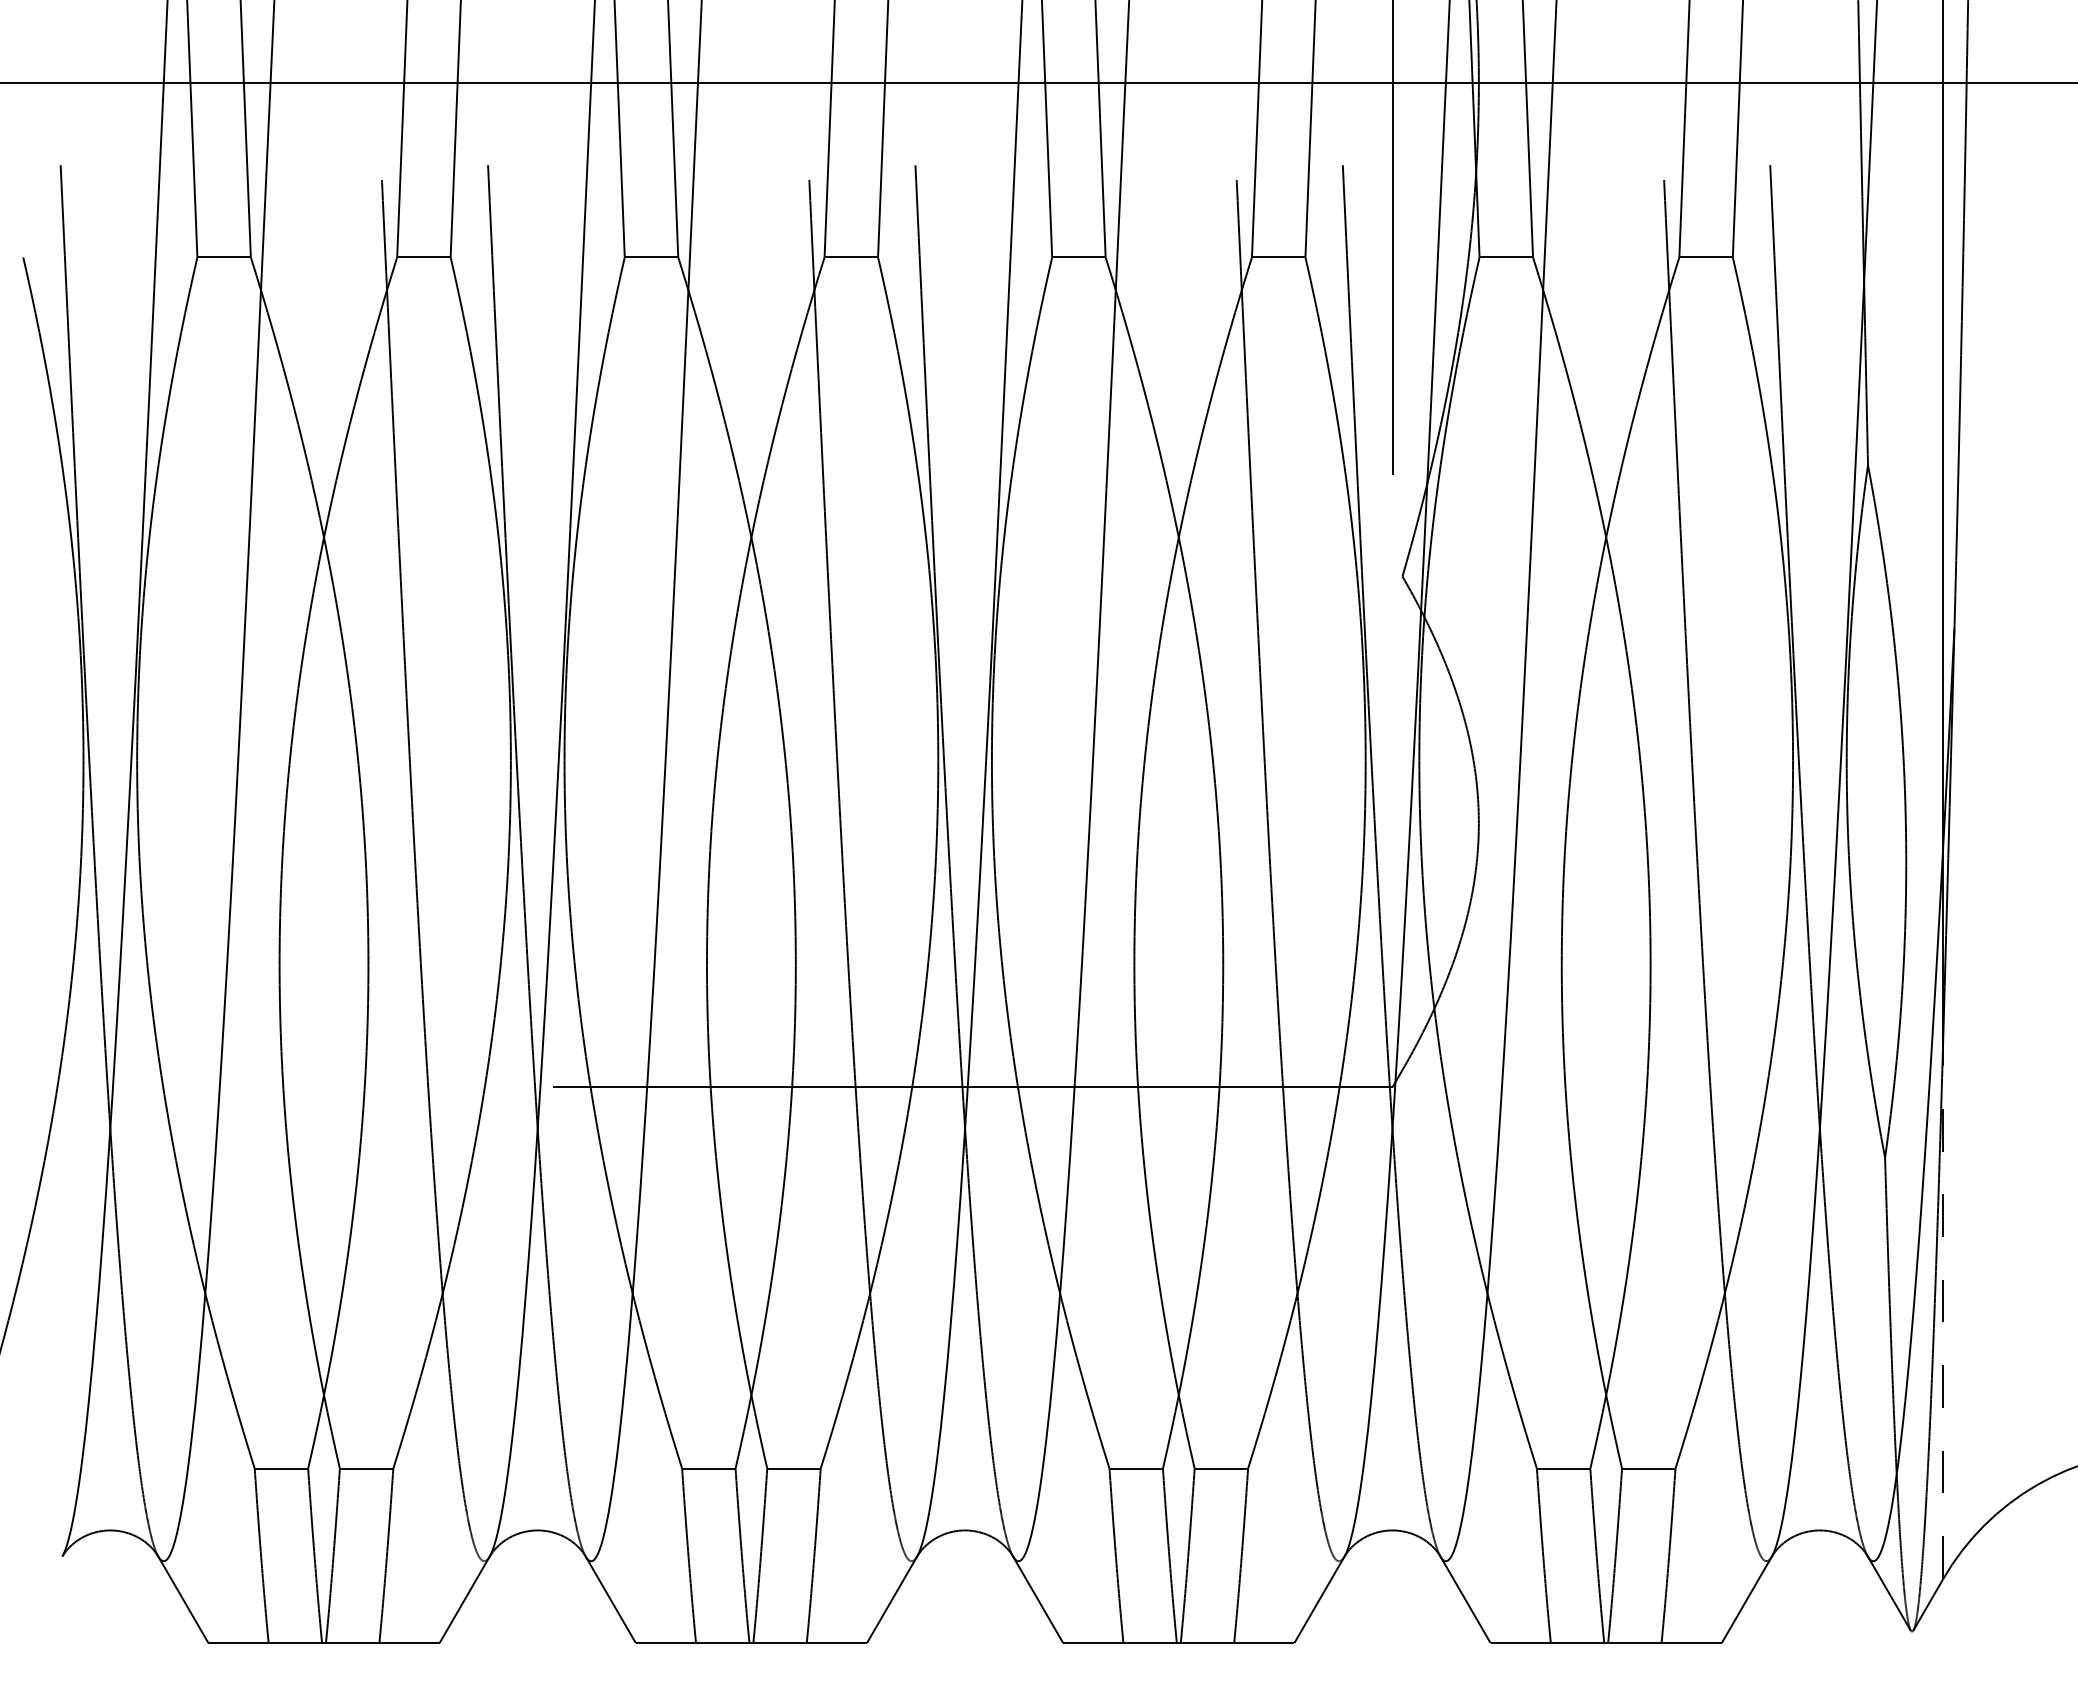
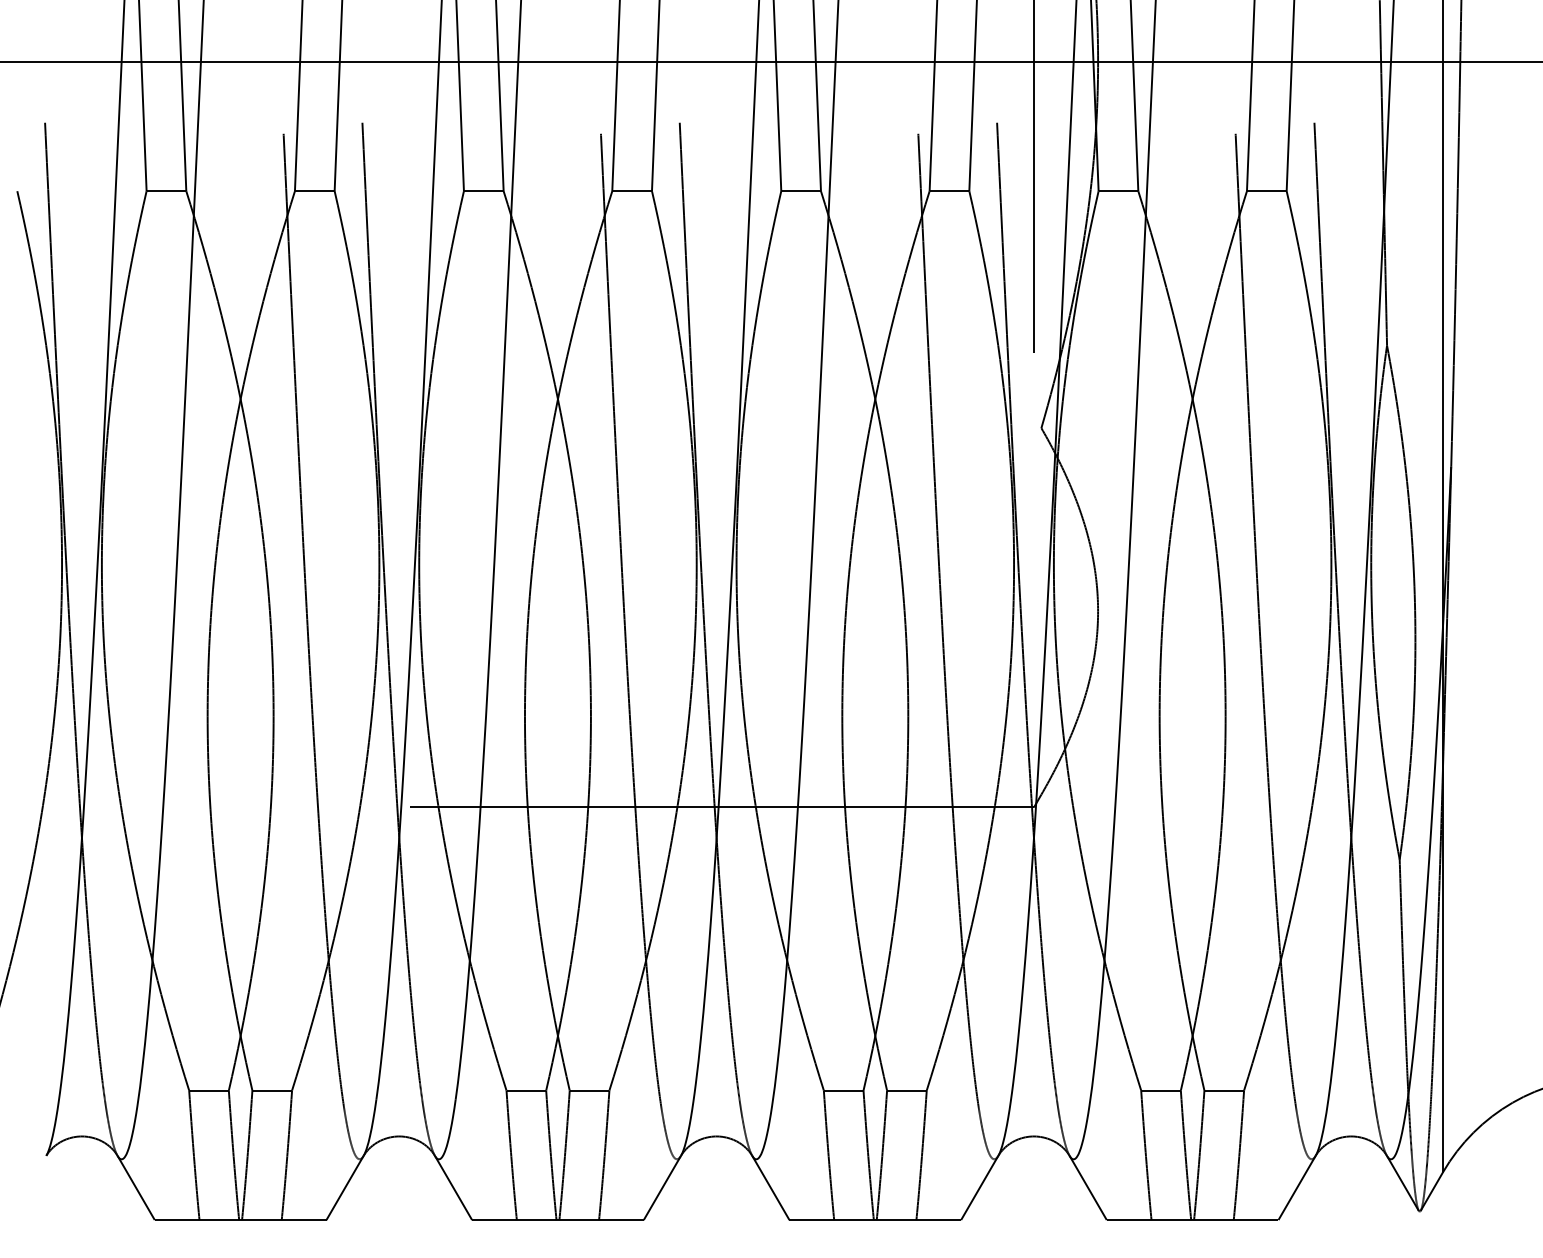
line: (1943, 1308) -> (1443, 971), dashed -> solid

